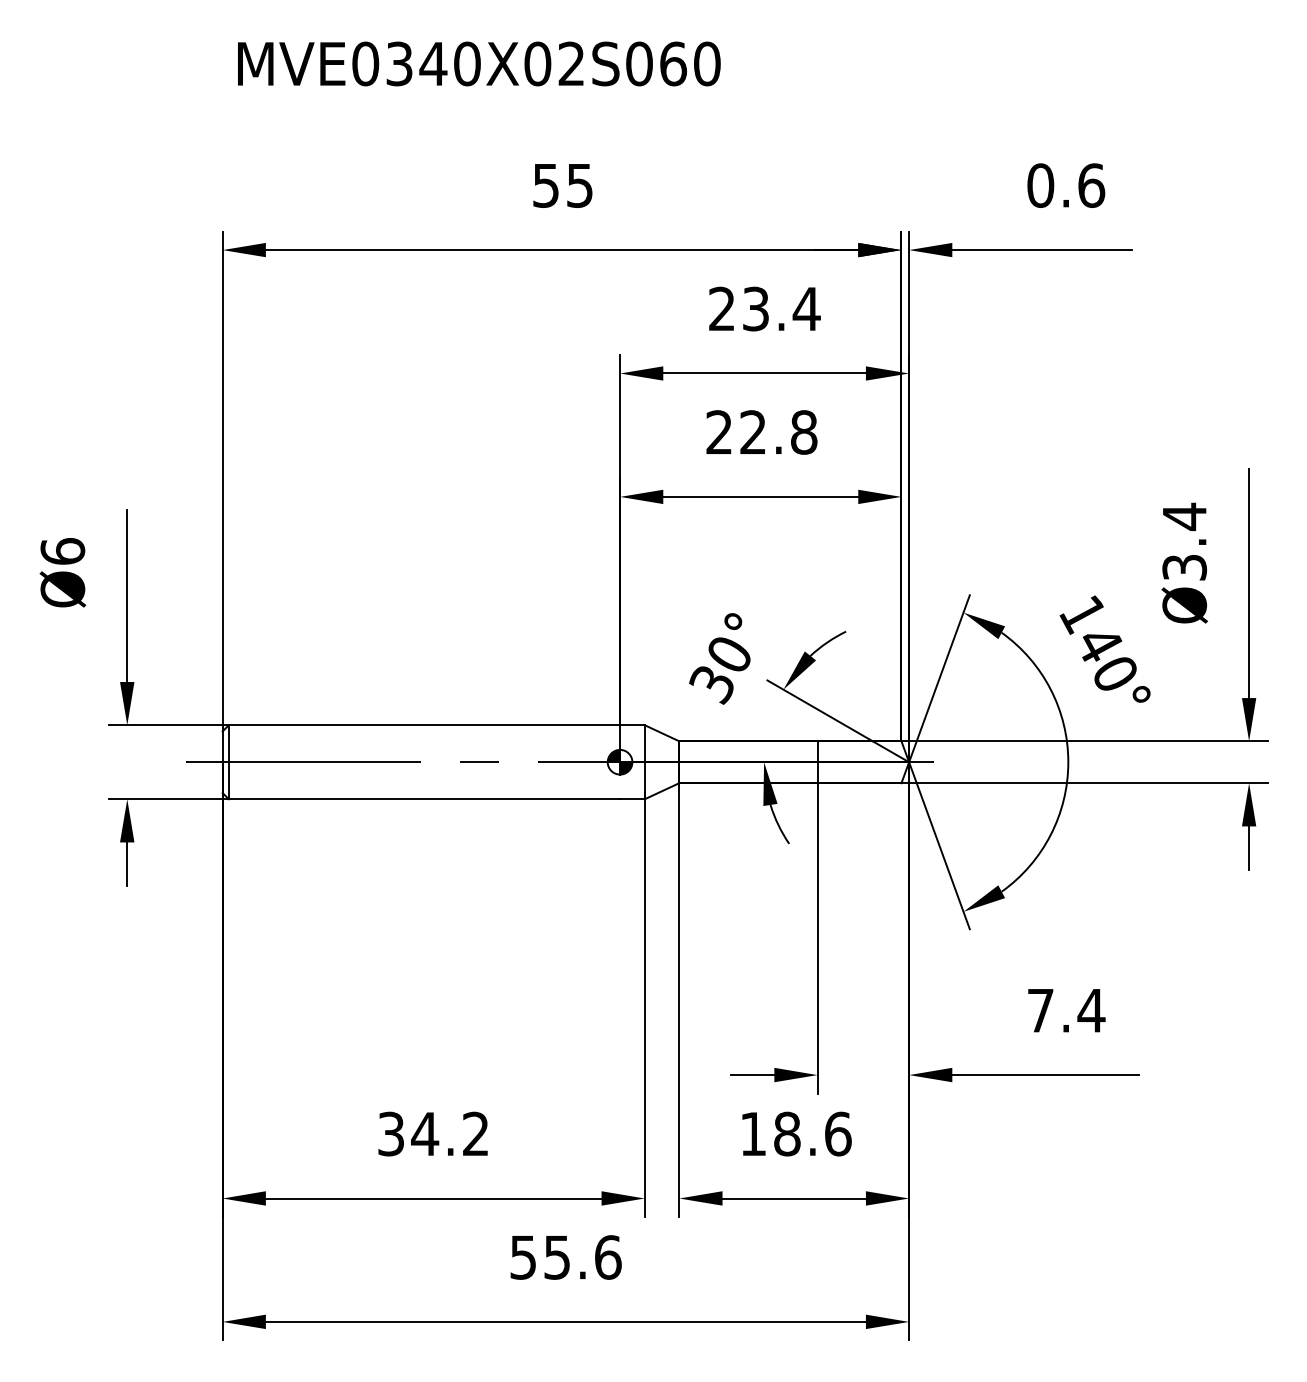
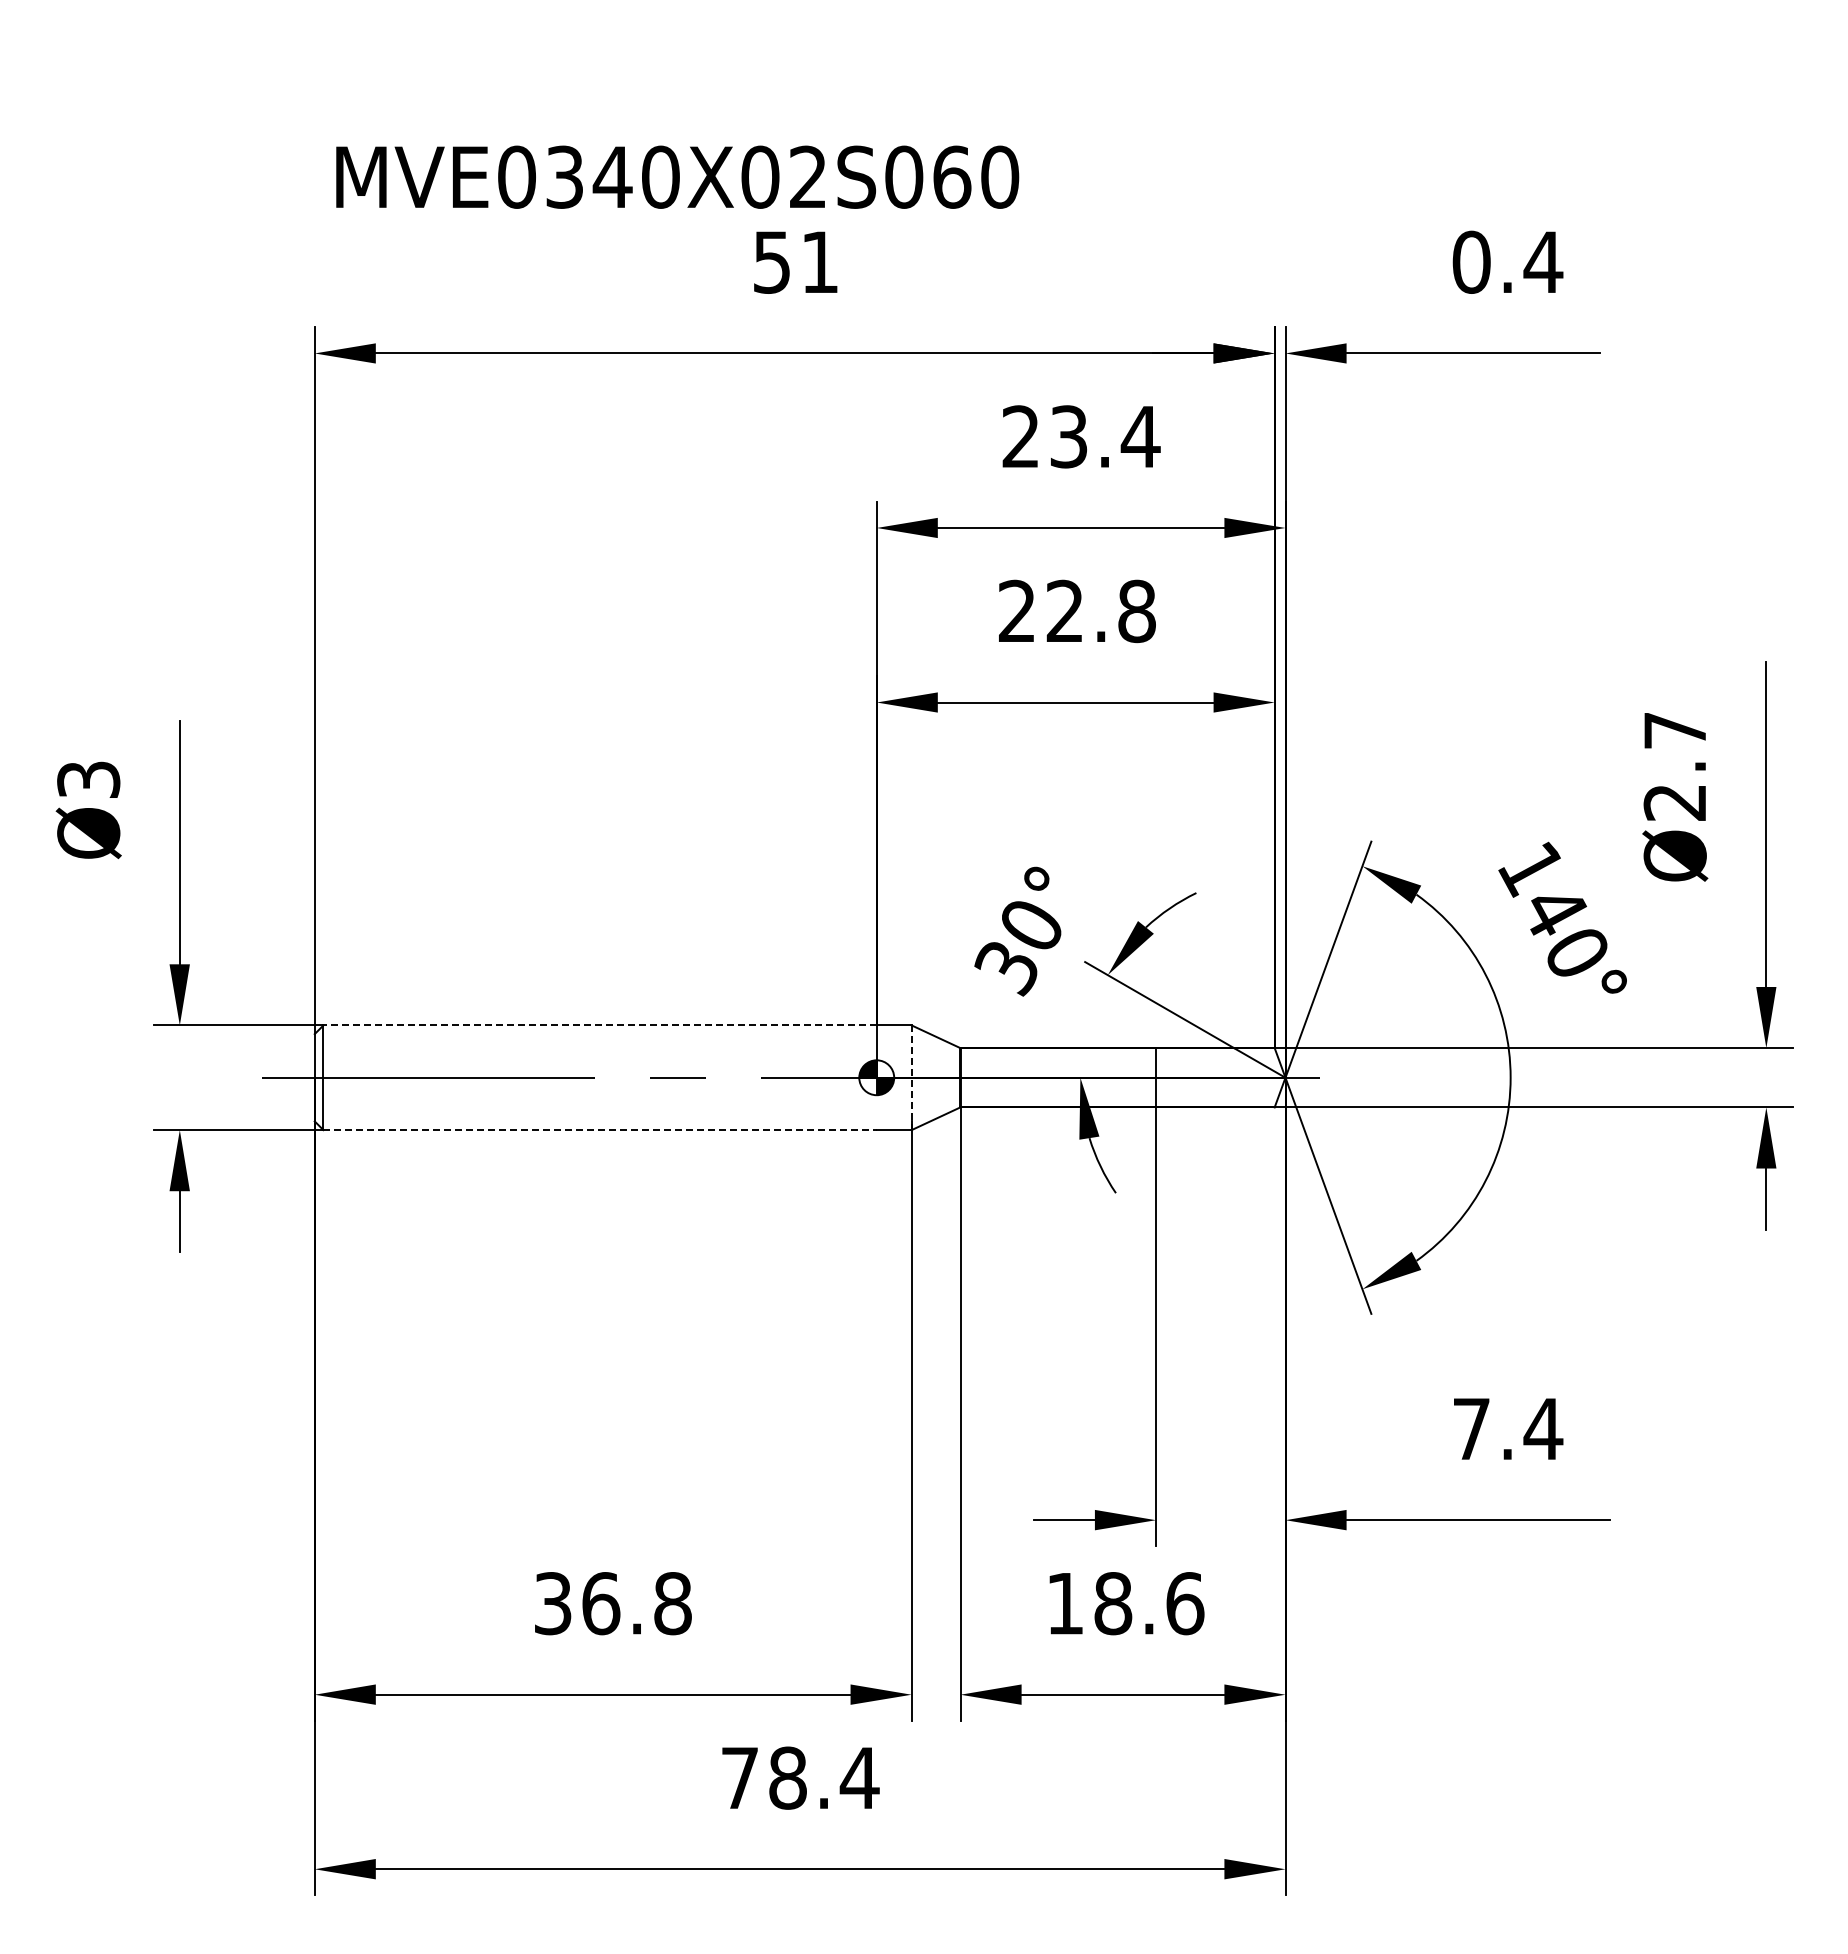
text: (479, 63) -> (677, 176), moved
text: (579, 185) -> (819, 262), 55 -> 51
text: (1091, 185) -> (1543, 261), 0.6 -> 0.4
text: (1184, 541) -> (1674, 765), Ø3.4 -> Ø2.7
text: (62, 551) -> (88, 779), Ø6 -> Ø3
line: (424, 725) -> (600, 1025), solid -> dashed
line: (644, 762) -> (911, 1078), solid -> dashed
line: (424, 799) -> (600, 1130), solid -> dashed
text: (450, 1133) -> (636, 1603), 34.2 -> 36.8
text: (566, 1257) -> (800, 1777), 55.6 -> 78.4

